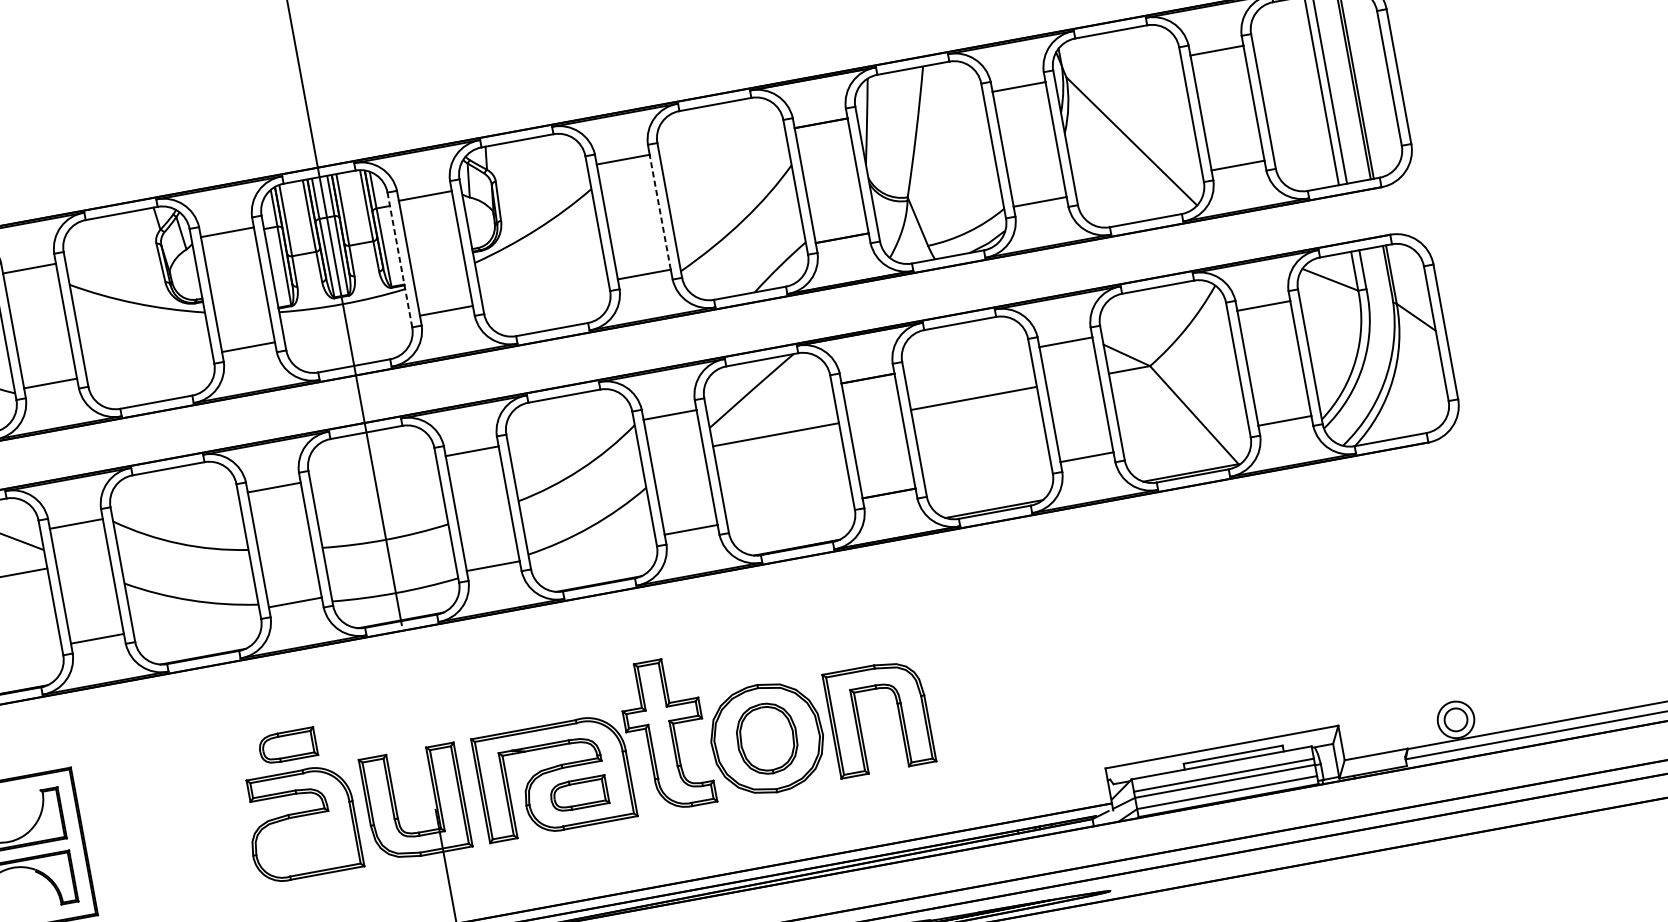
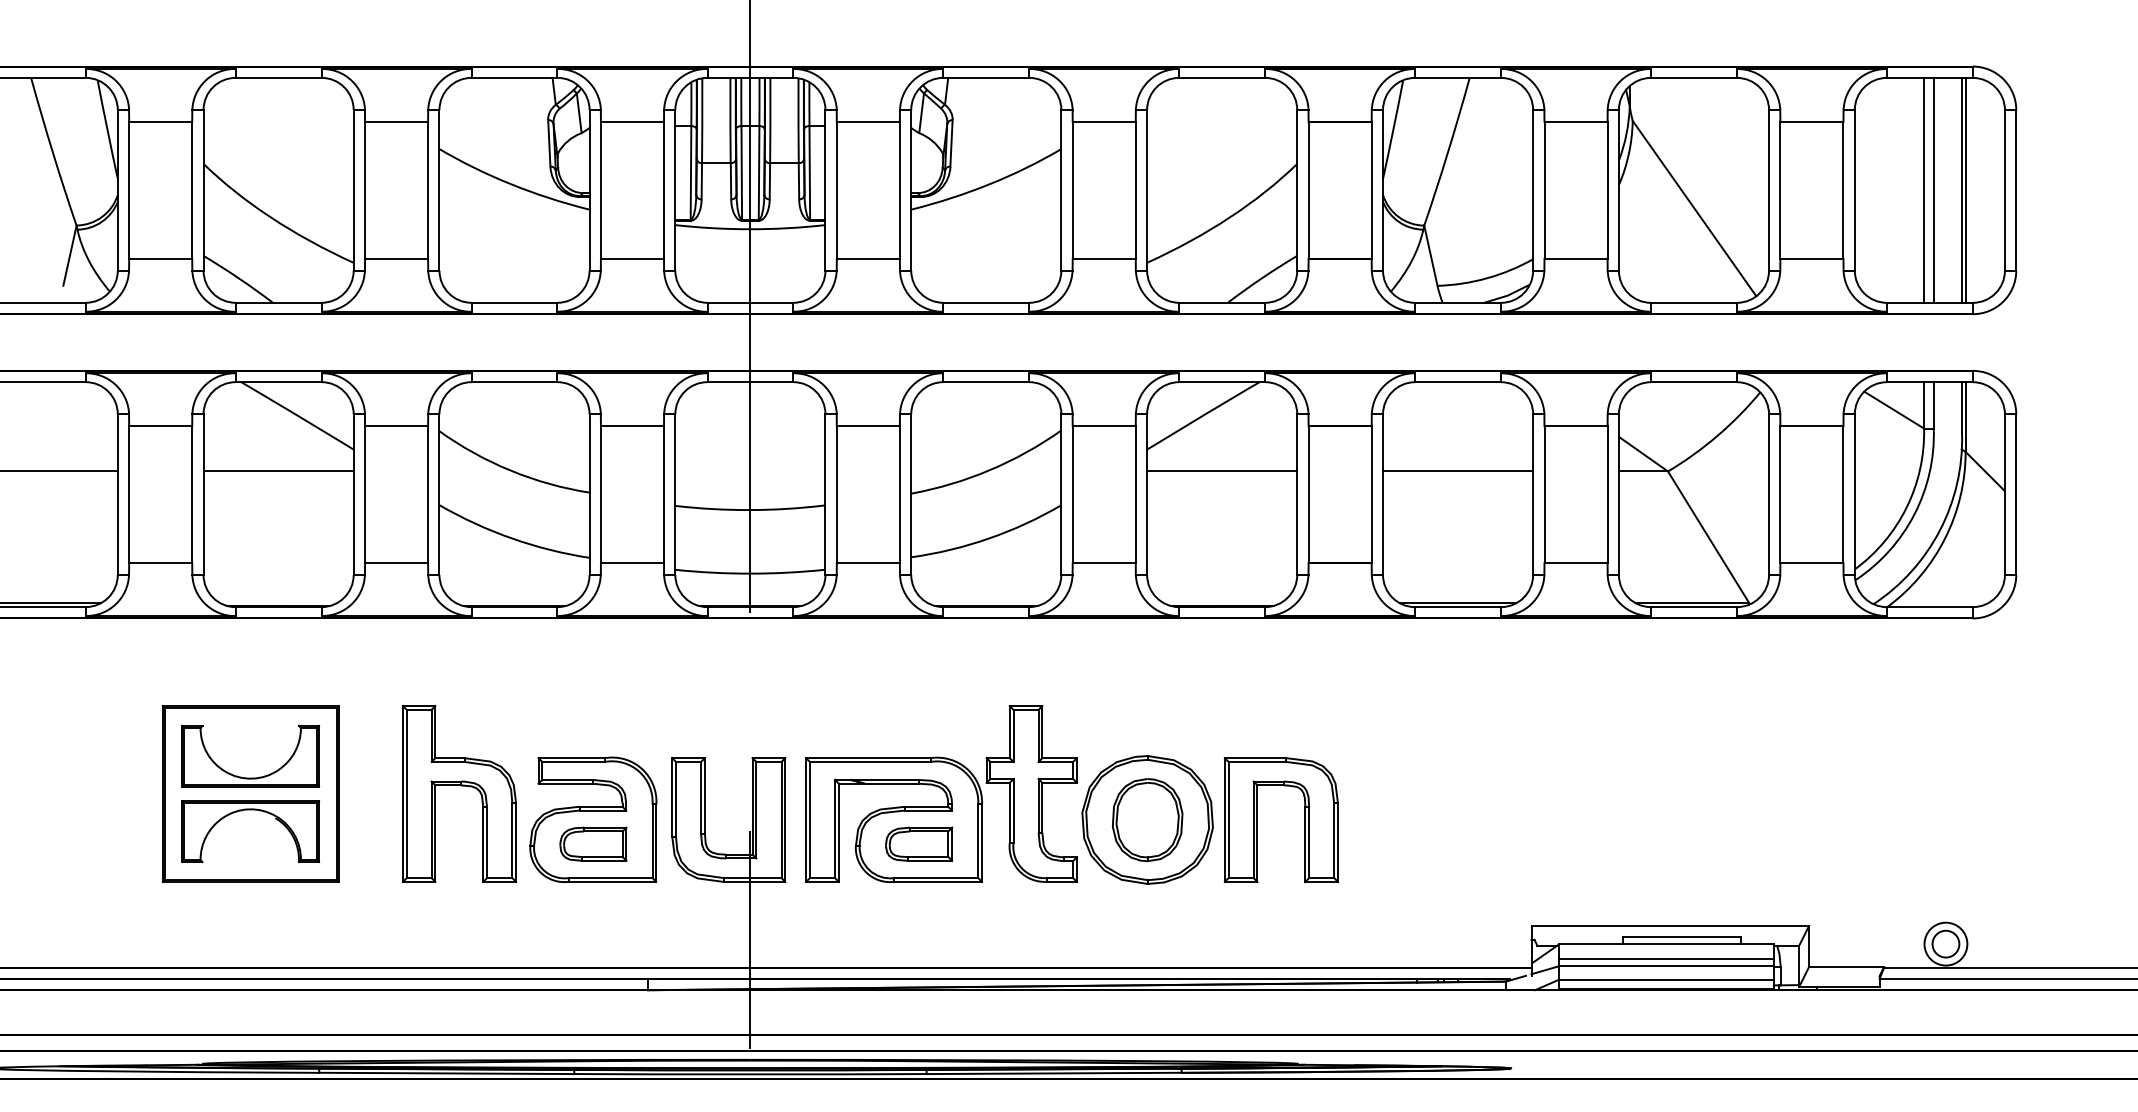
line: (659, 211) -> (1135, 189), dashed -> solid
line: (399, 259) -> (825, 189), dashed -> solid
part: (287, 745) -> (593, 843), moved
part: (186, 816) -> (461, 786), added

